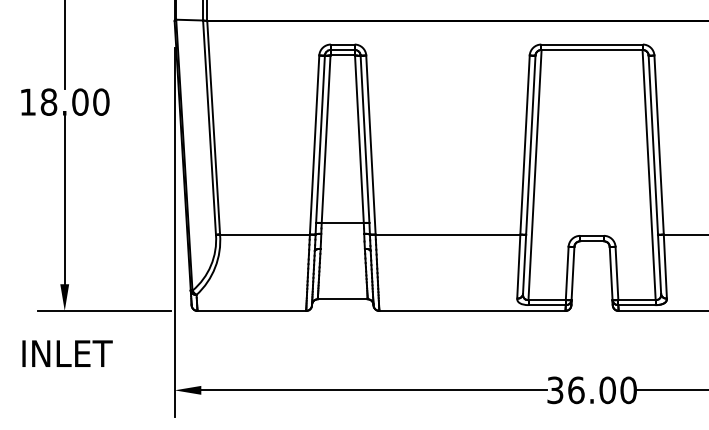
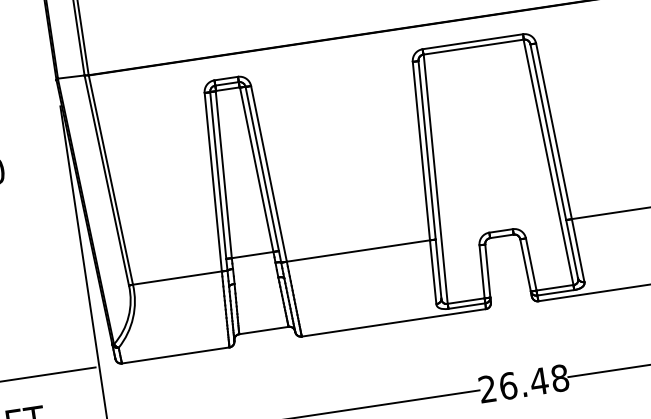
text: (591, 390) -> (523, 383), 36.00 -> 26.48

